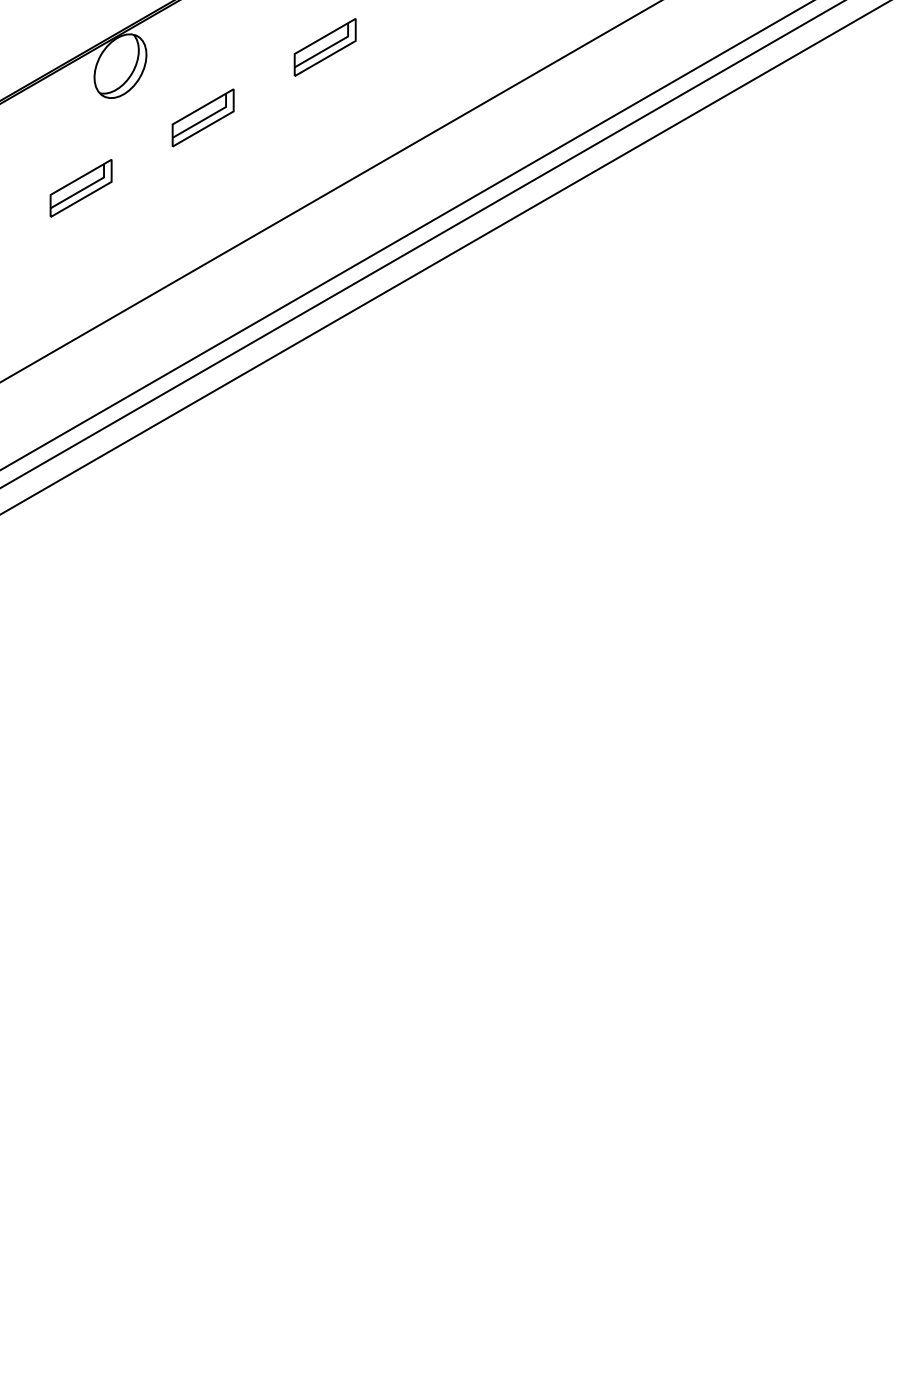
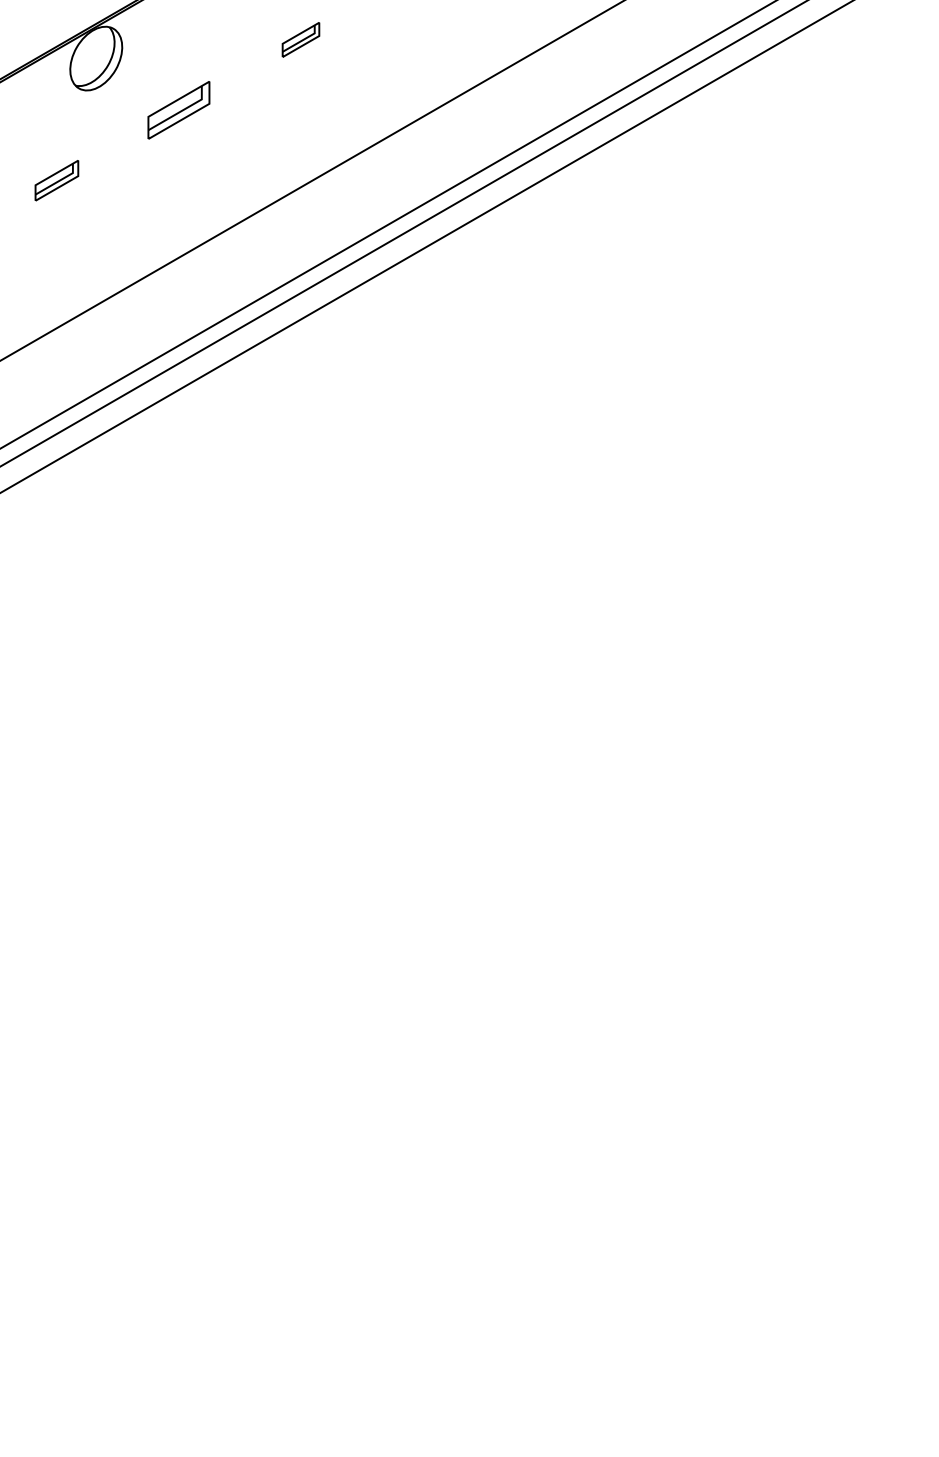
part: (324, 47) -> (300, 39), size x0.6
part: (80, 188) -> (56, 180), size x0.7

